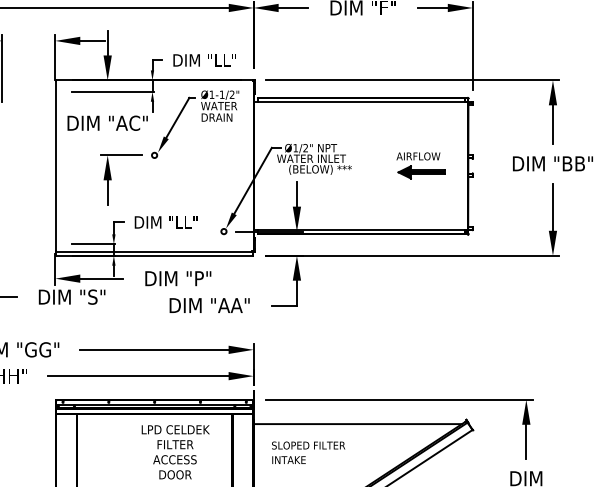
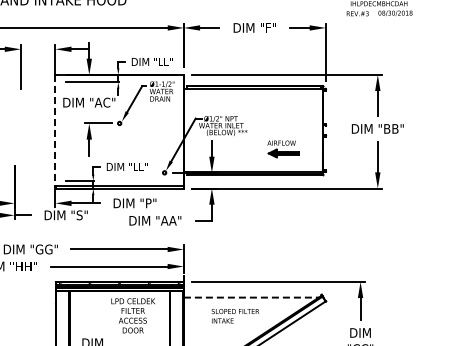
line: (55, 166) -> (55, 130), solid -> dashed
part: (421, 166) -> (283, 149), moved
line: (358, 423) -> (251, 297), solid -> dashed
text: (307, 453) -> (234, 316), moved

